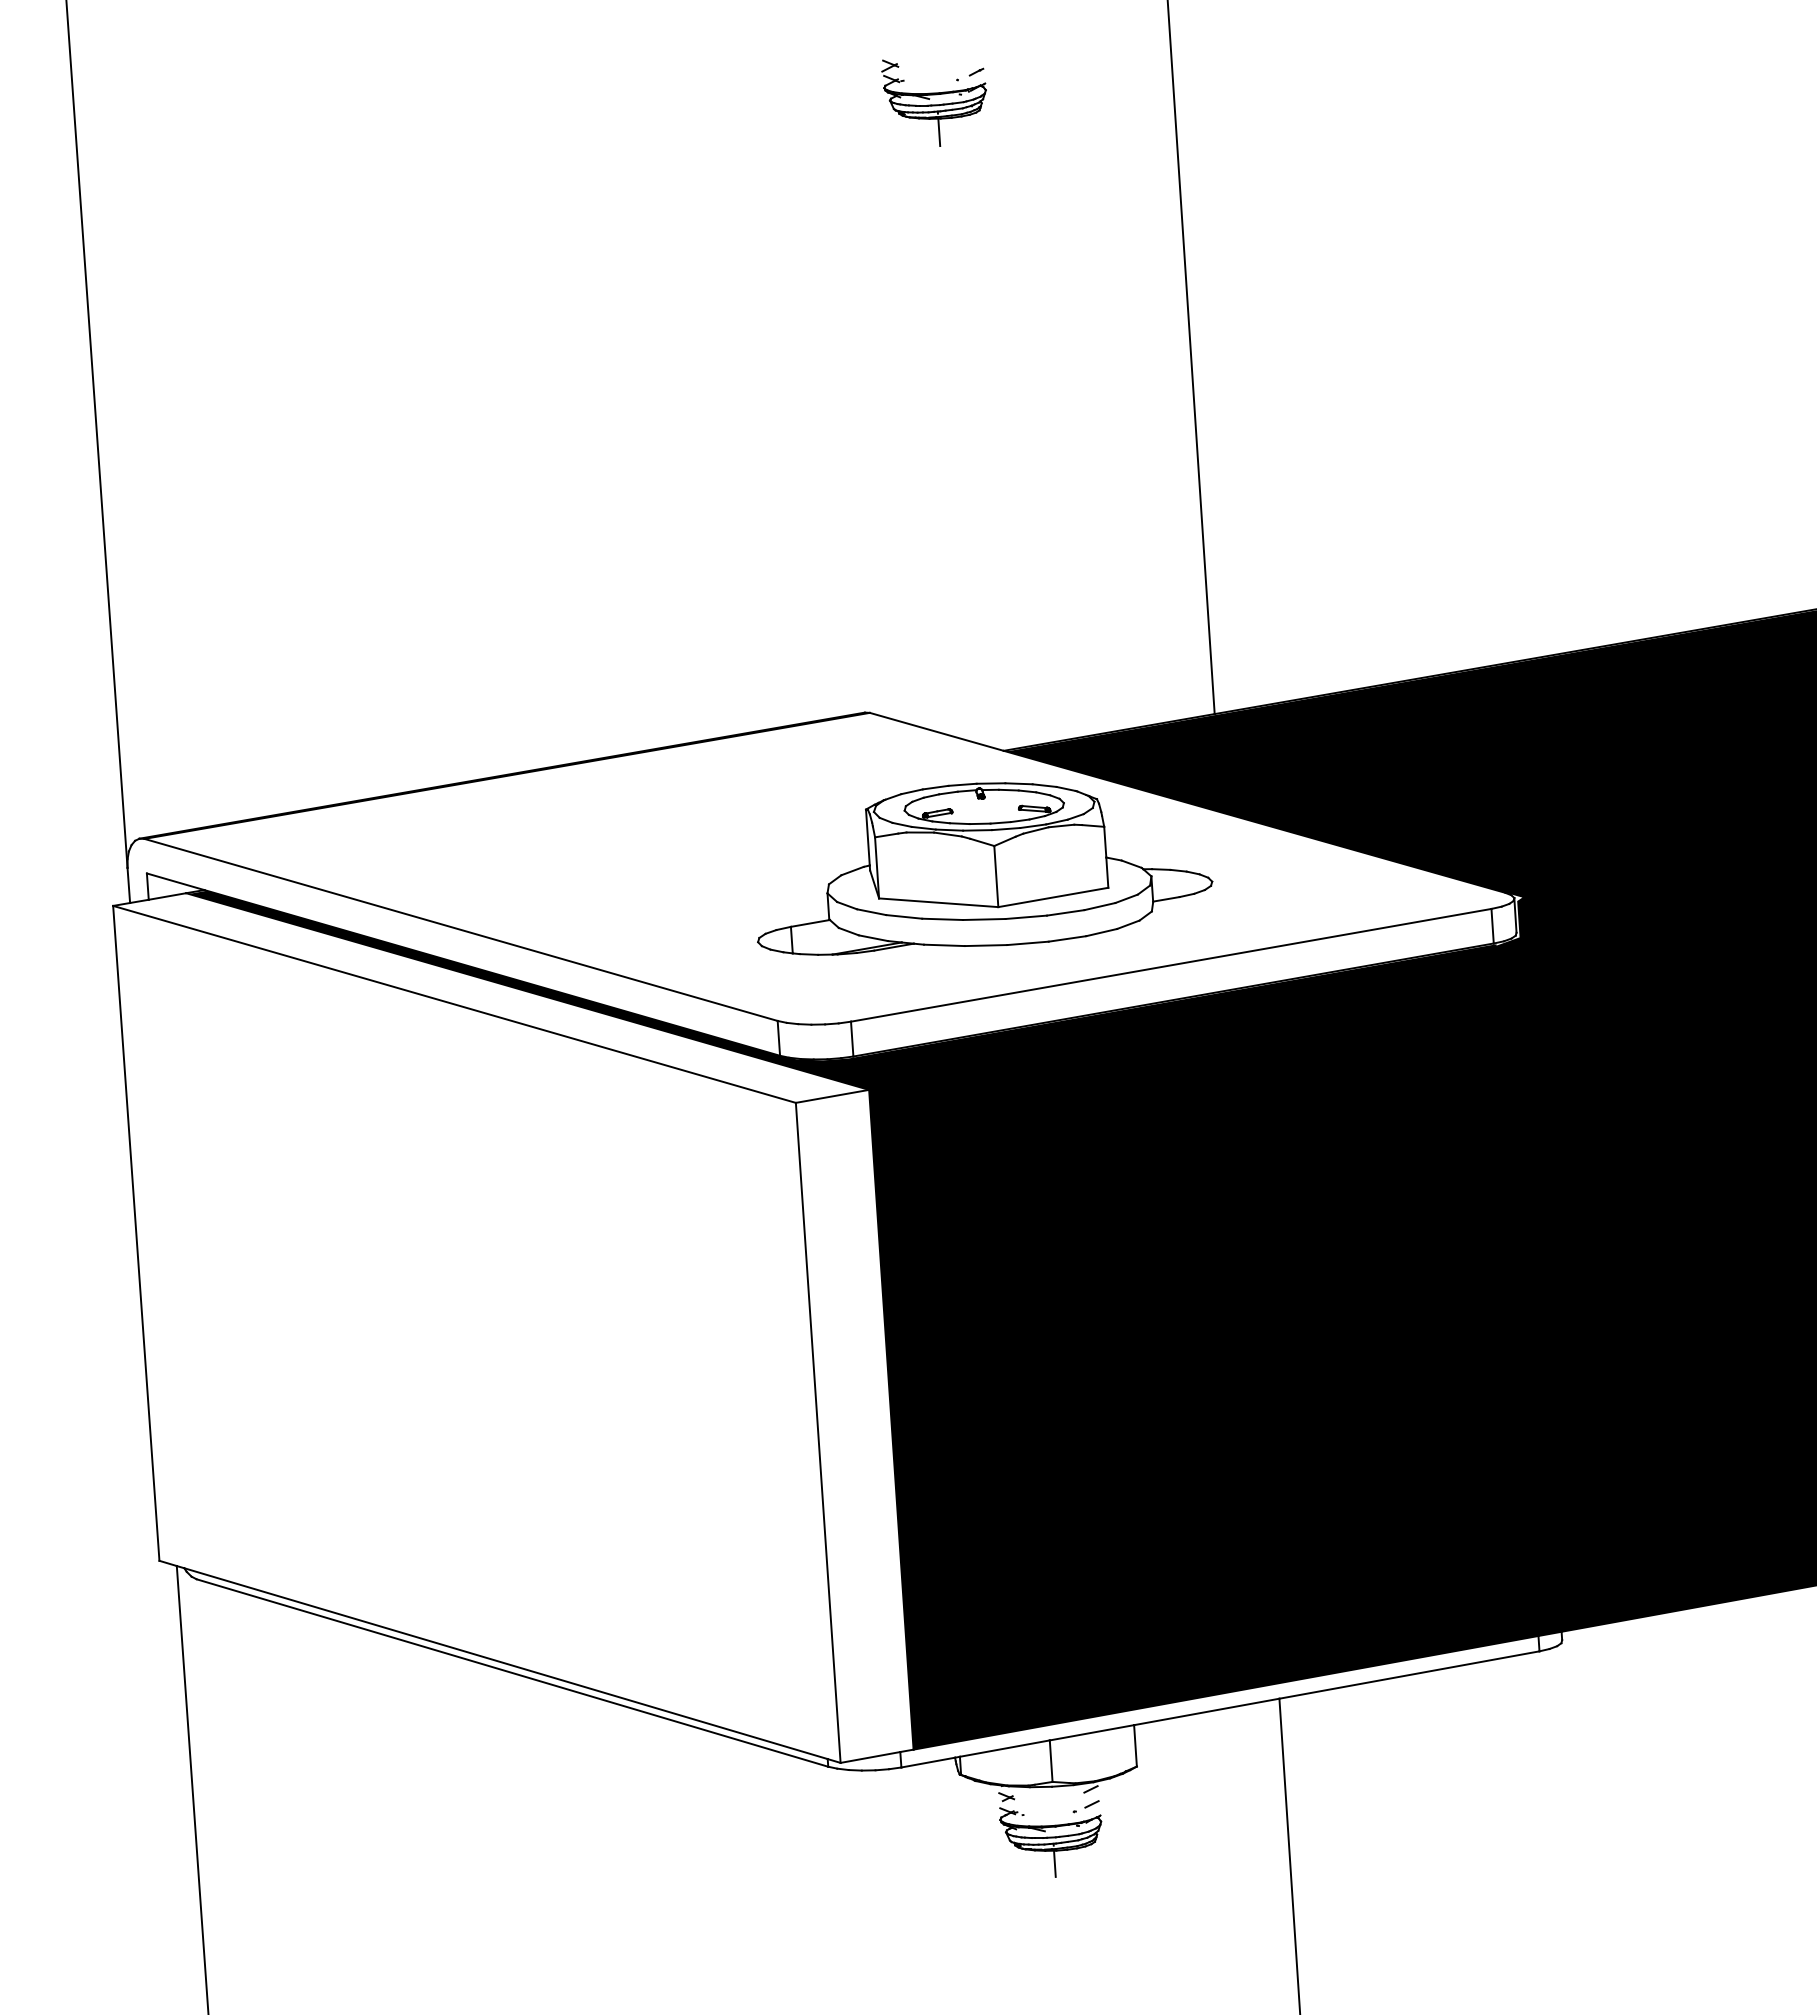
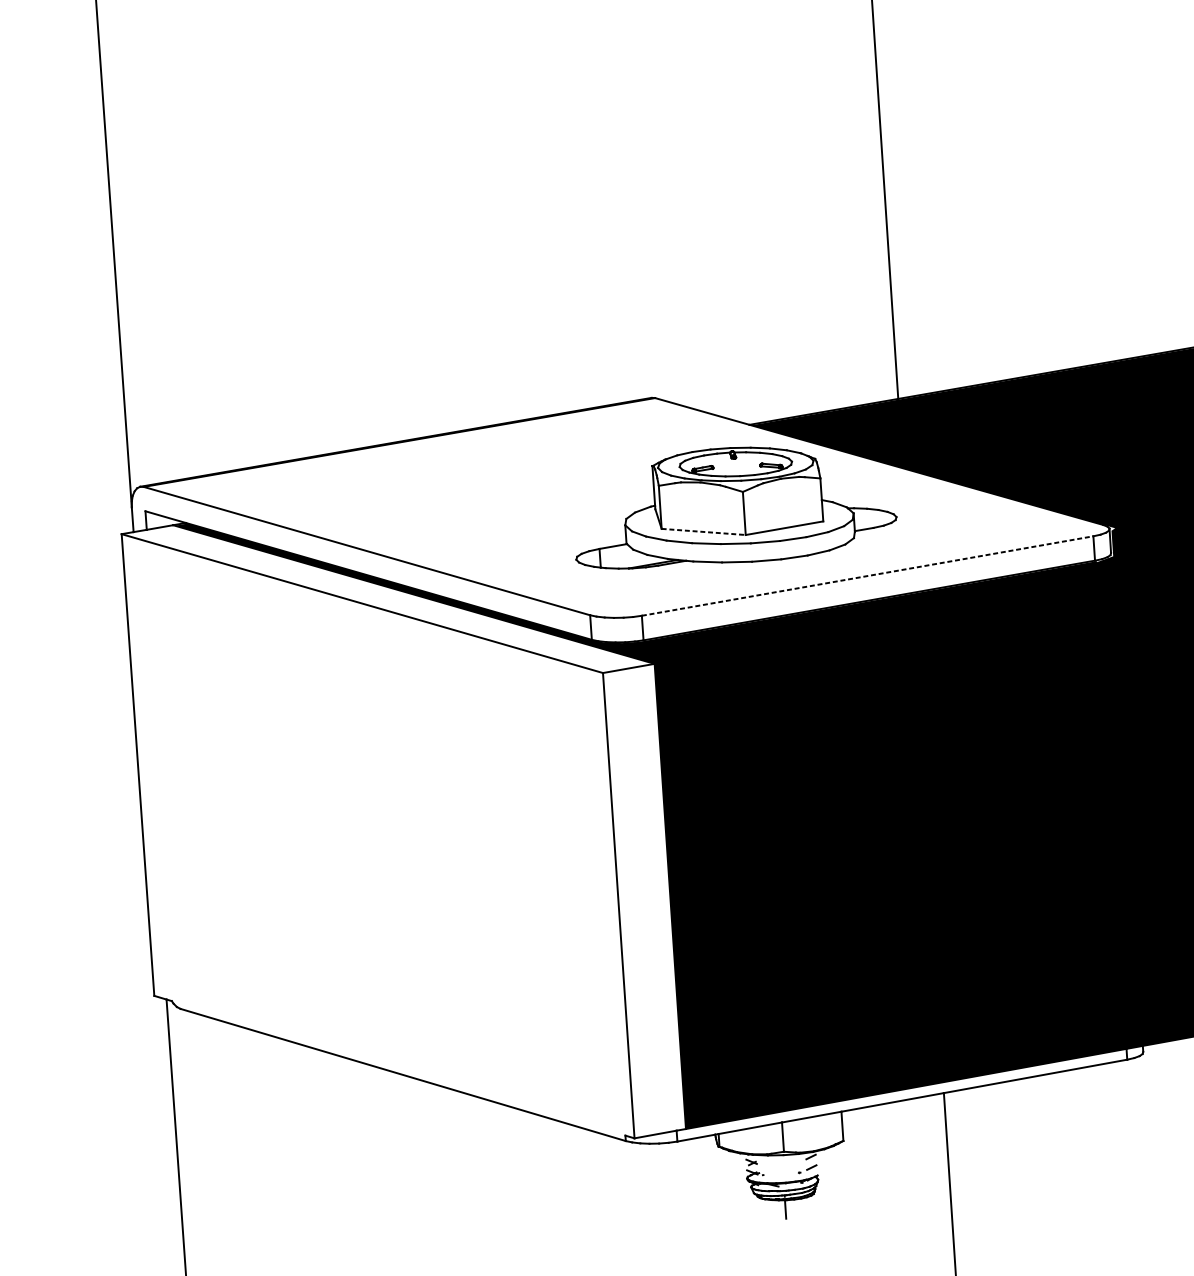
line: (938, 902) -> (703, 531), solid -> dashed
line: (1171, 965) -> (867, 576), solid -> dashed
line: (505, 1663) -> (398, 1068), removed

